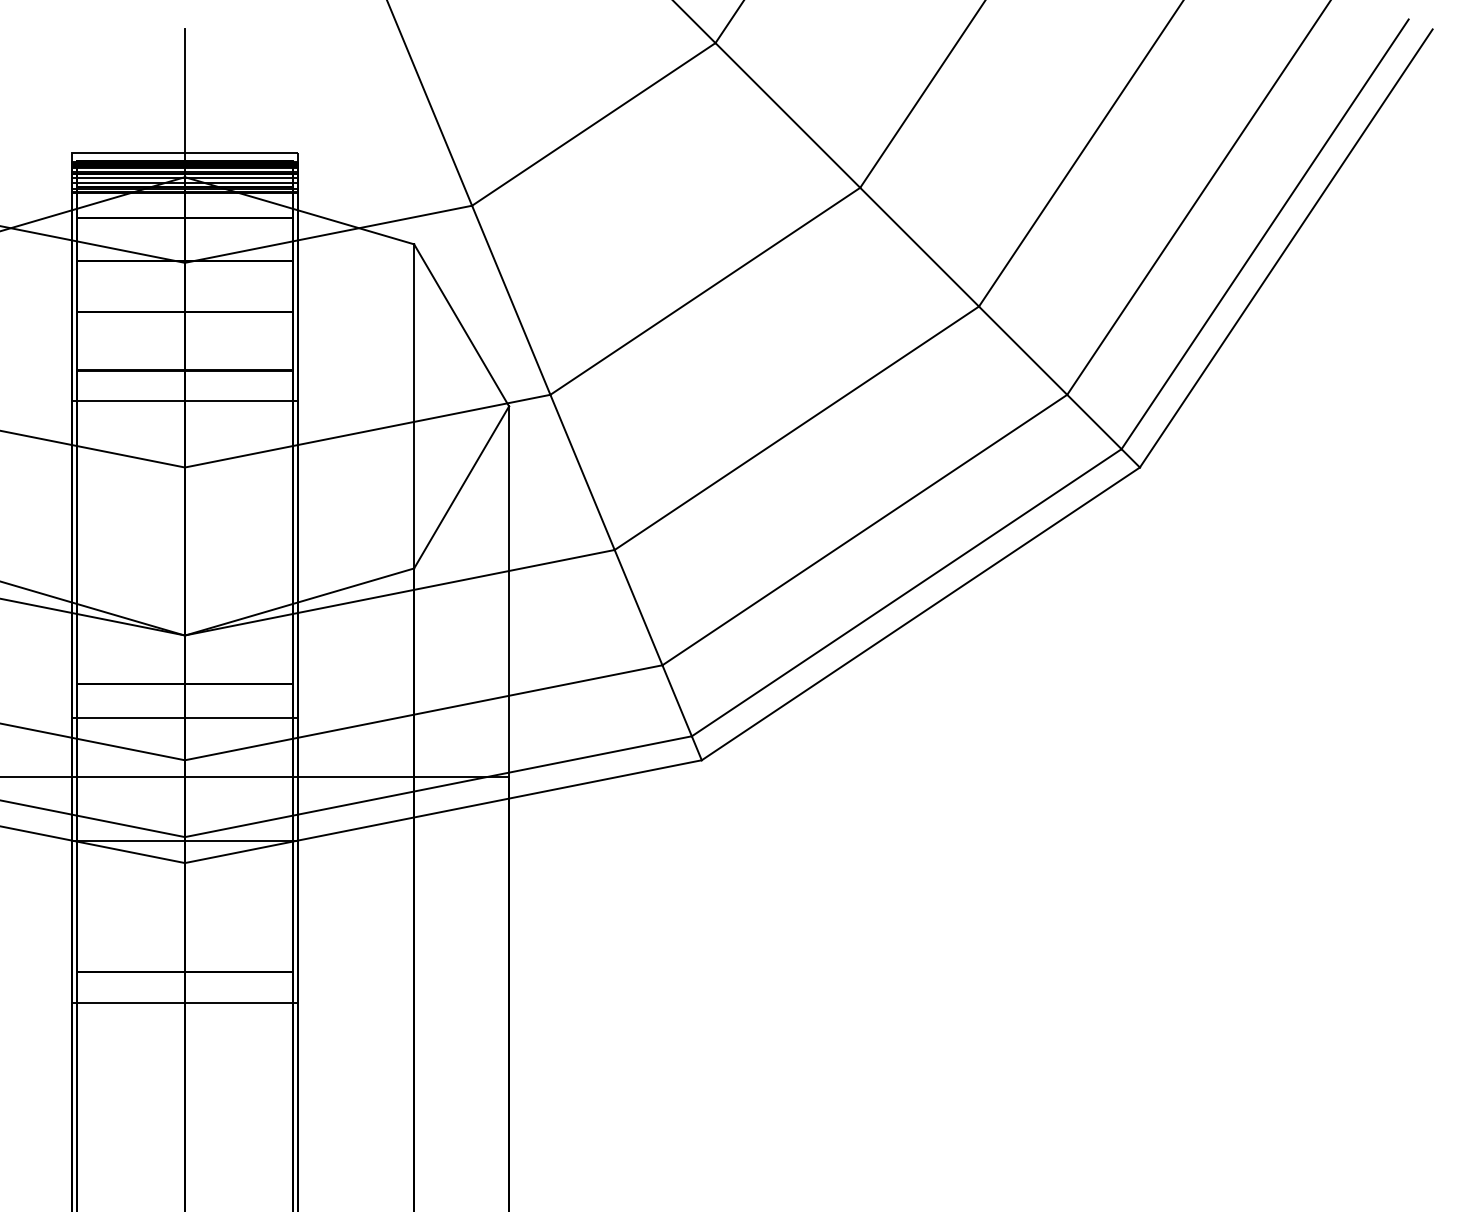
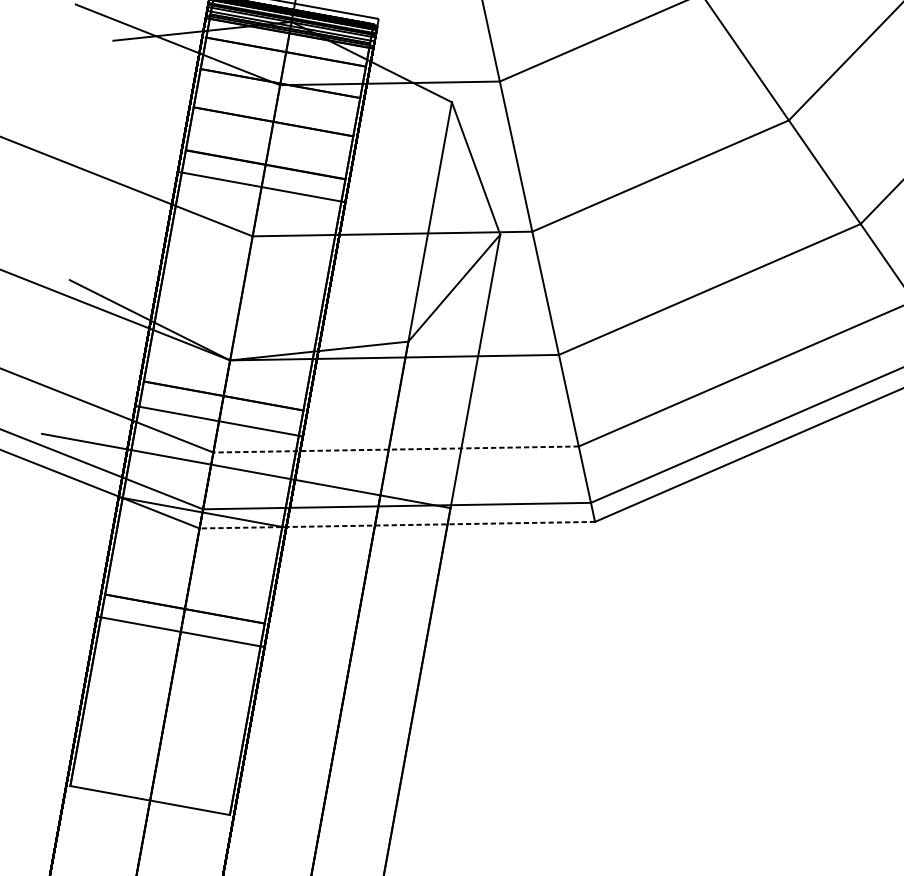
line: (423, 712) -> (395, 449), solid -> dashed
line: (442, 811) -> (396, 524), solid -> dashed

